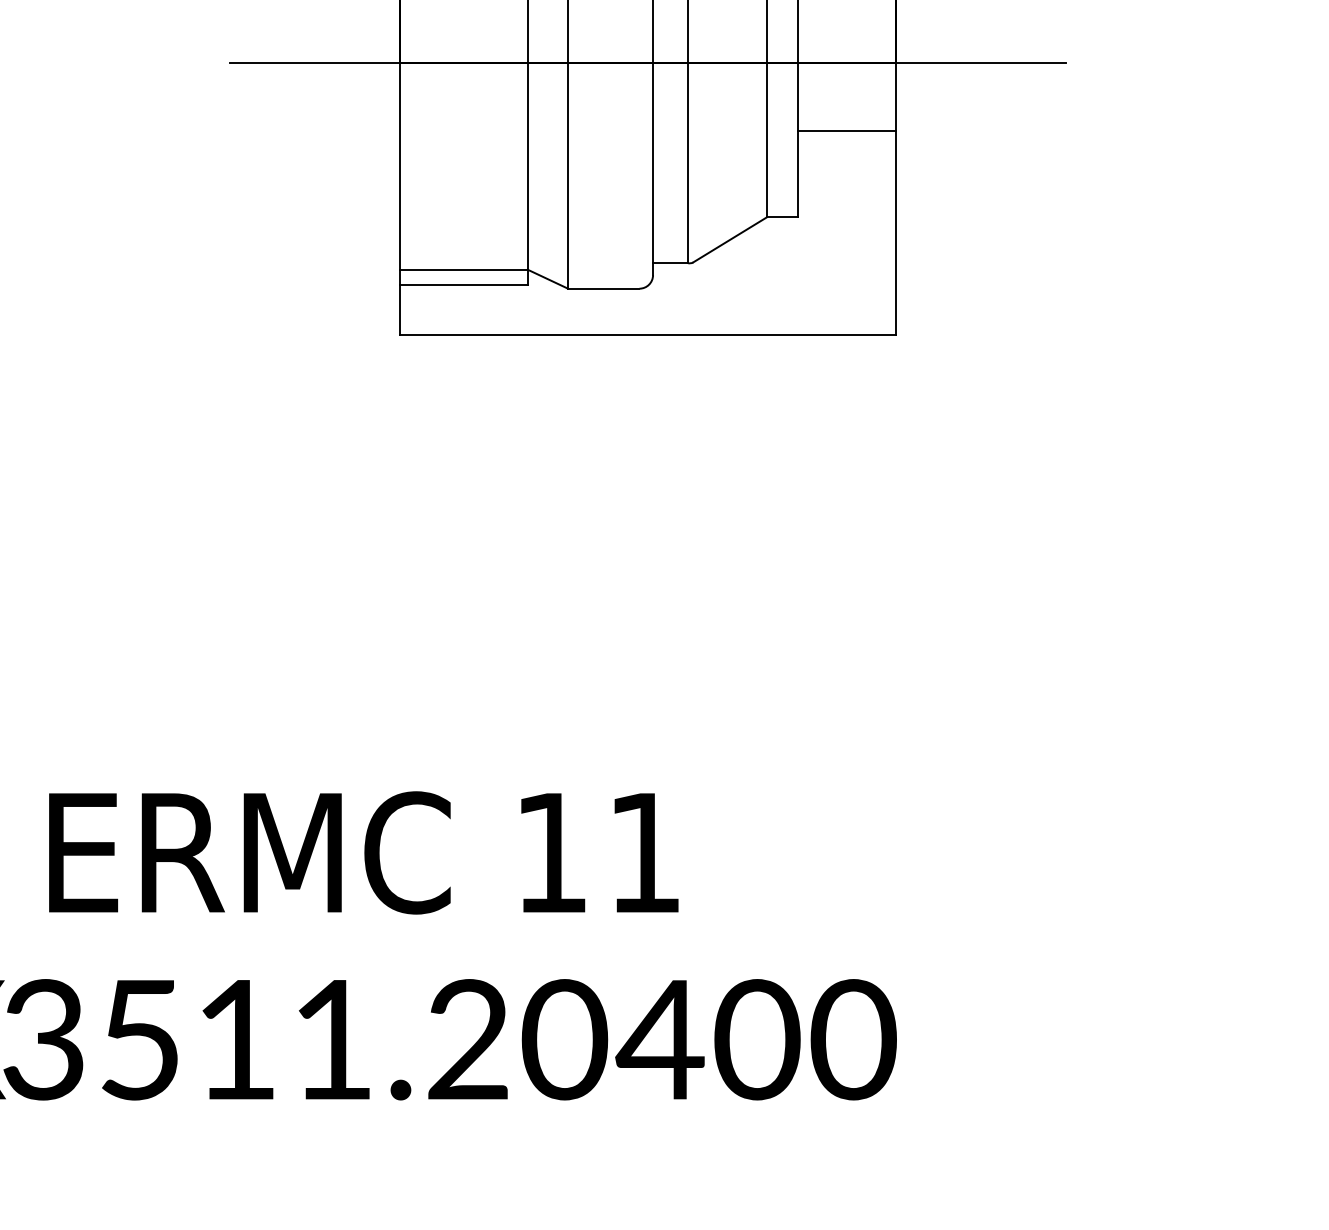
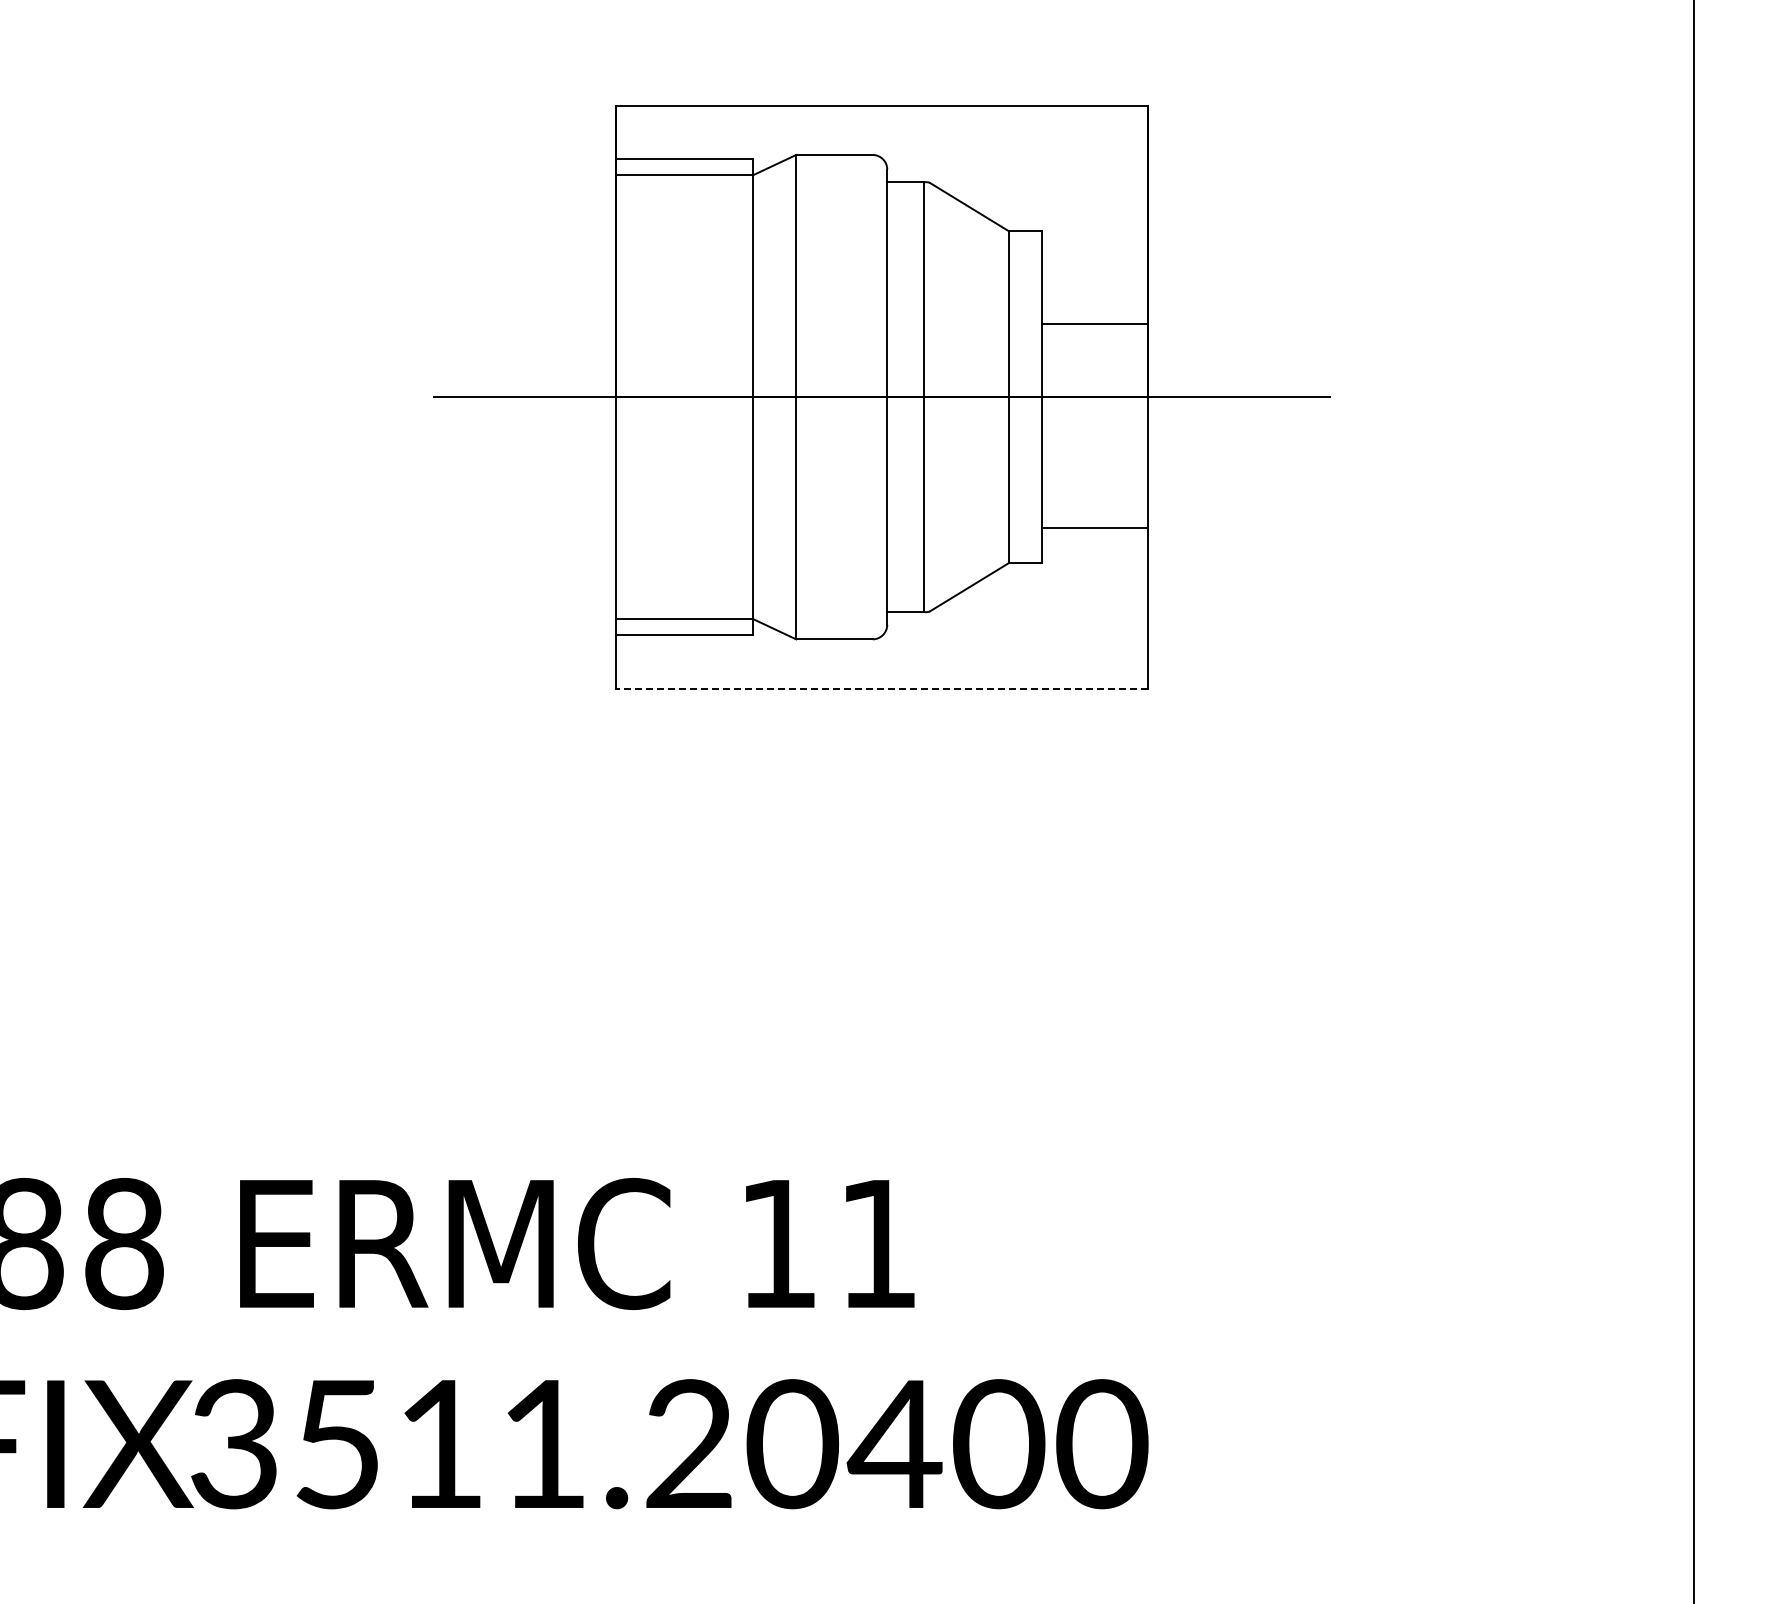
line: (846, 131) -> (1094, 528), moved
line: (647, 334) -> (881, 688), solid -> dashed

